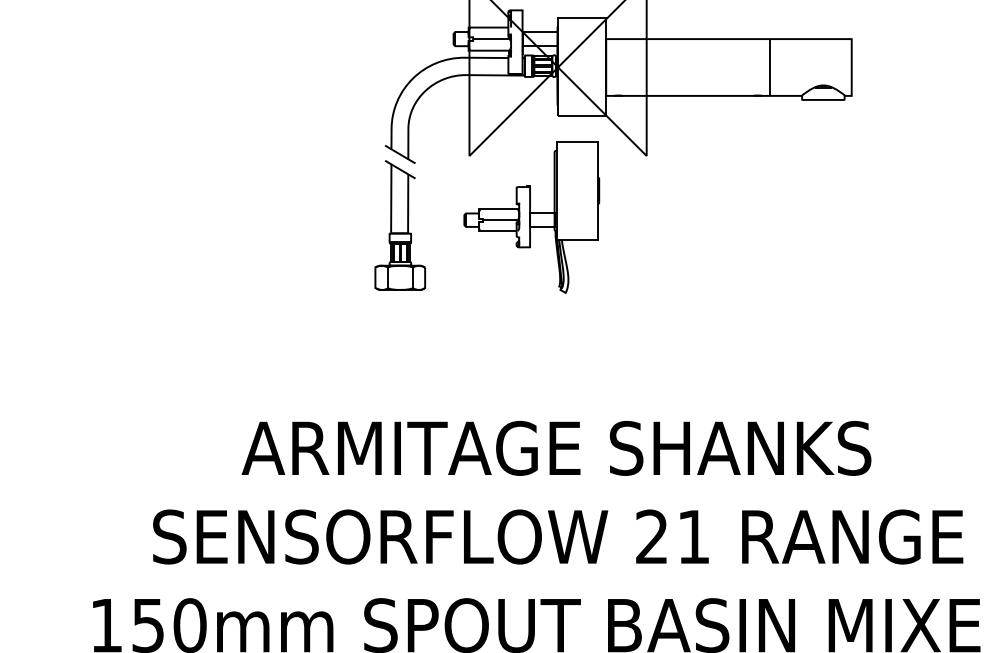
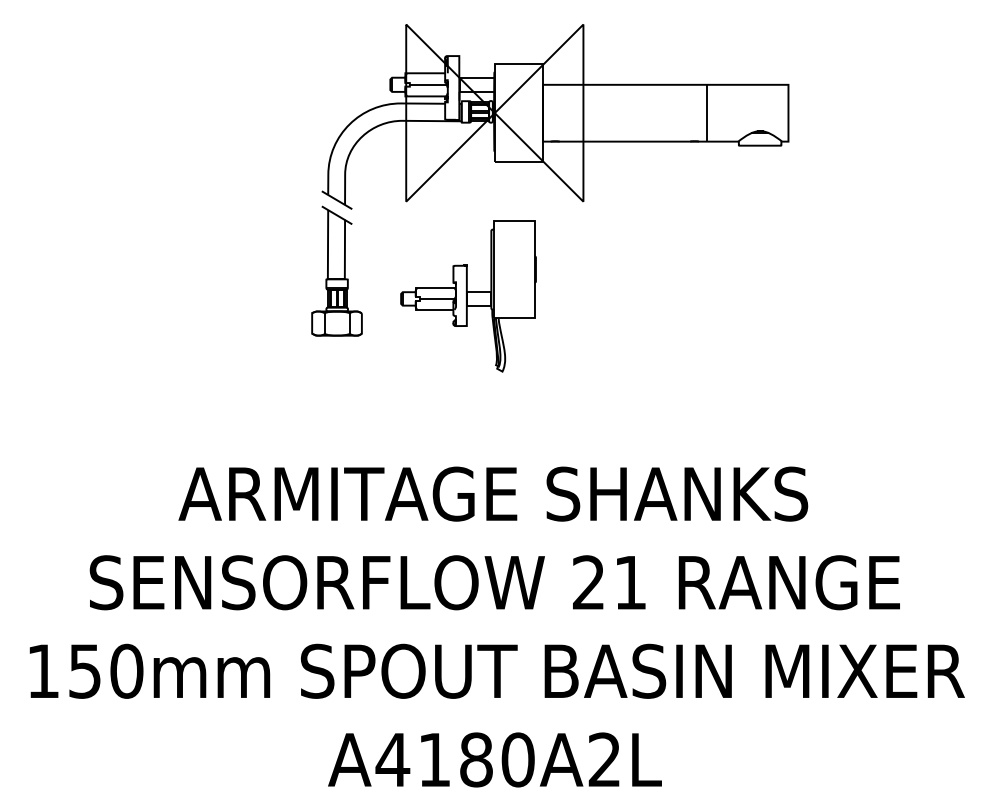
part: (531, 217) -> (468, 296), moved

